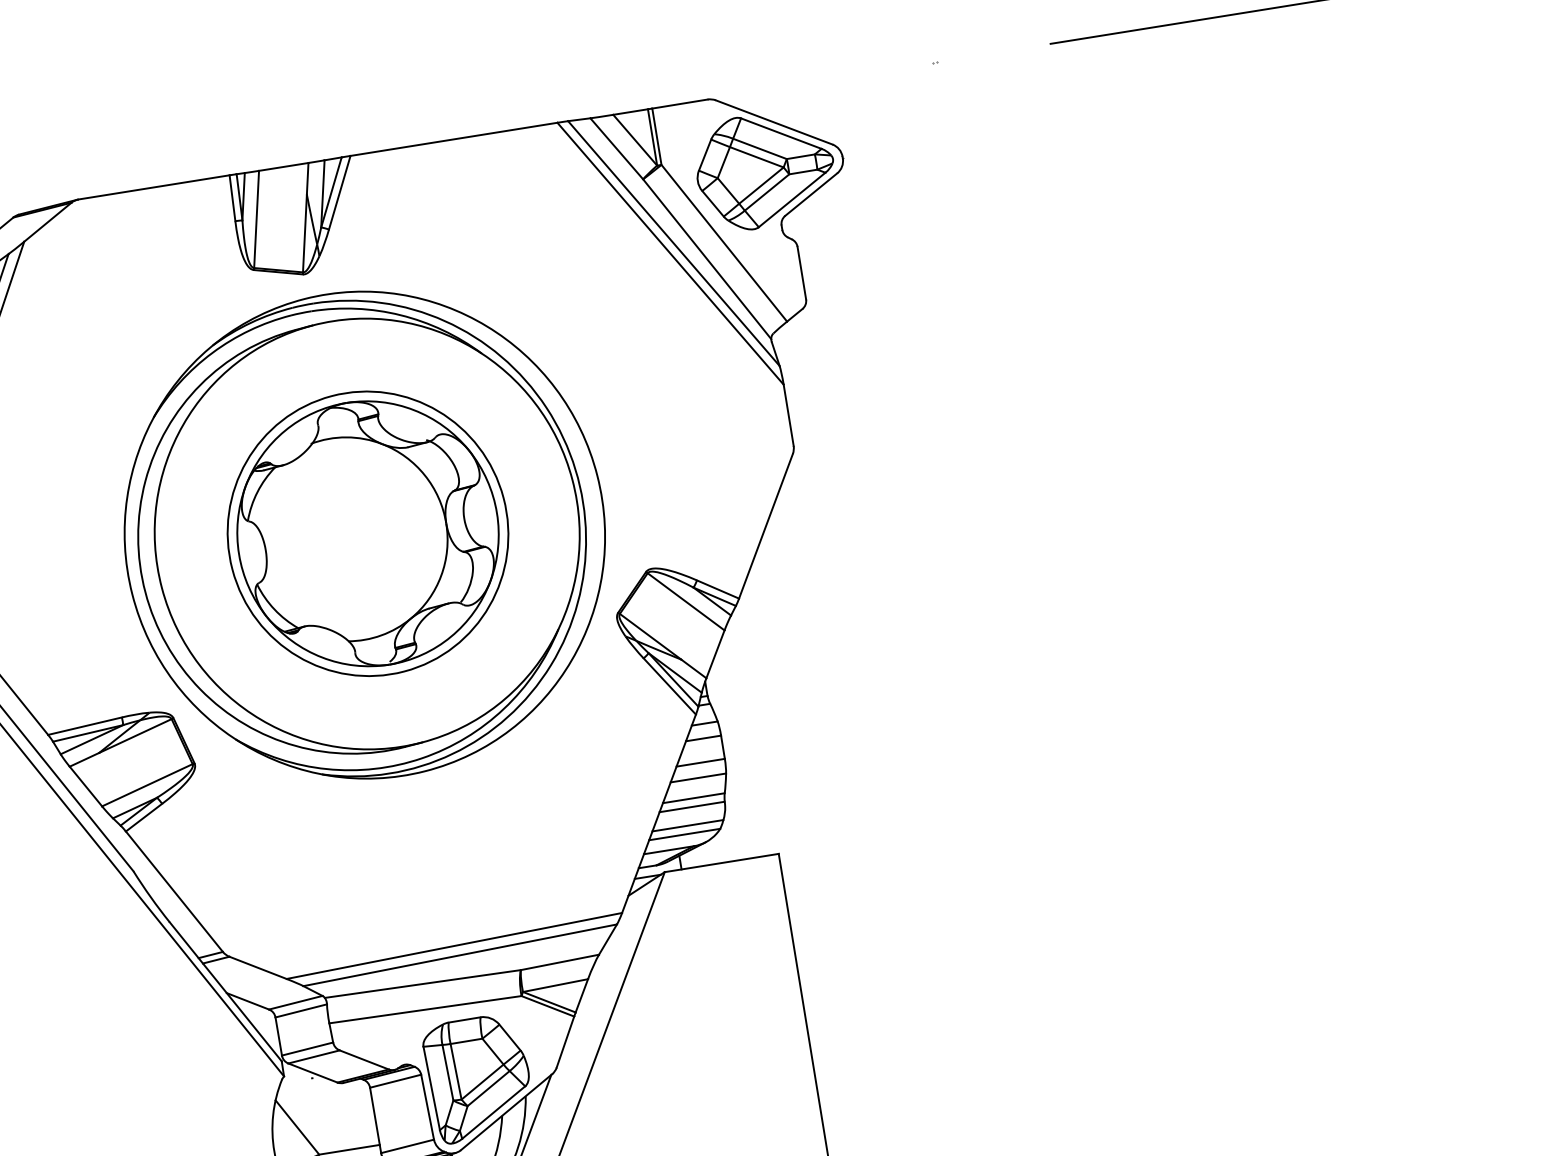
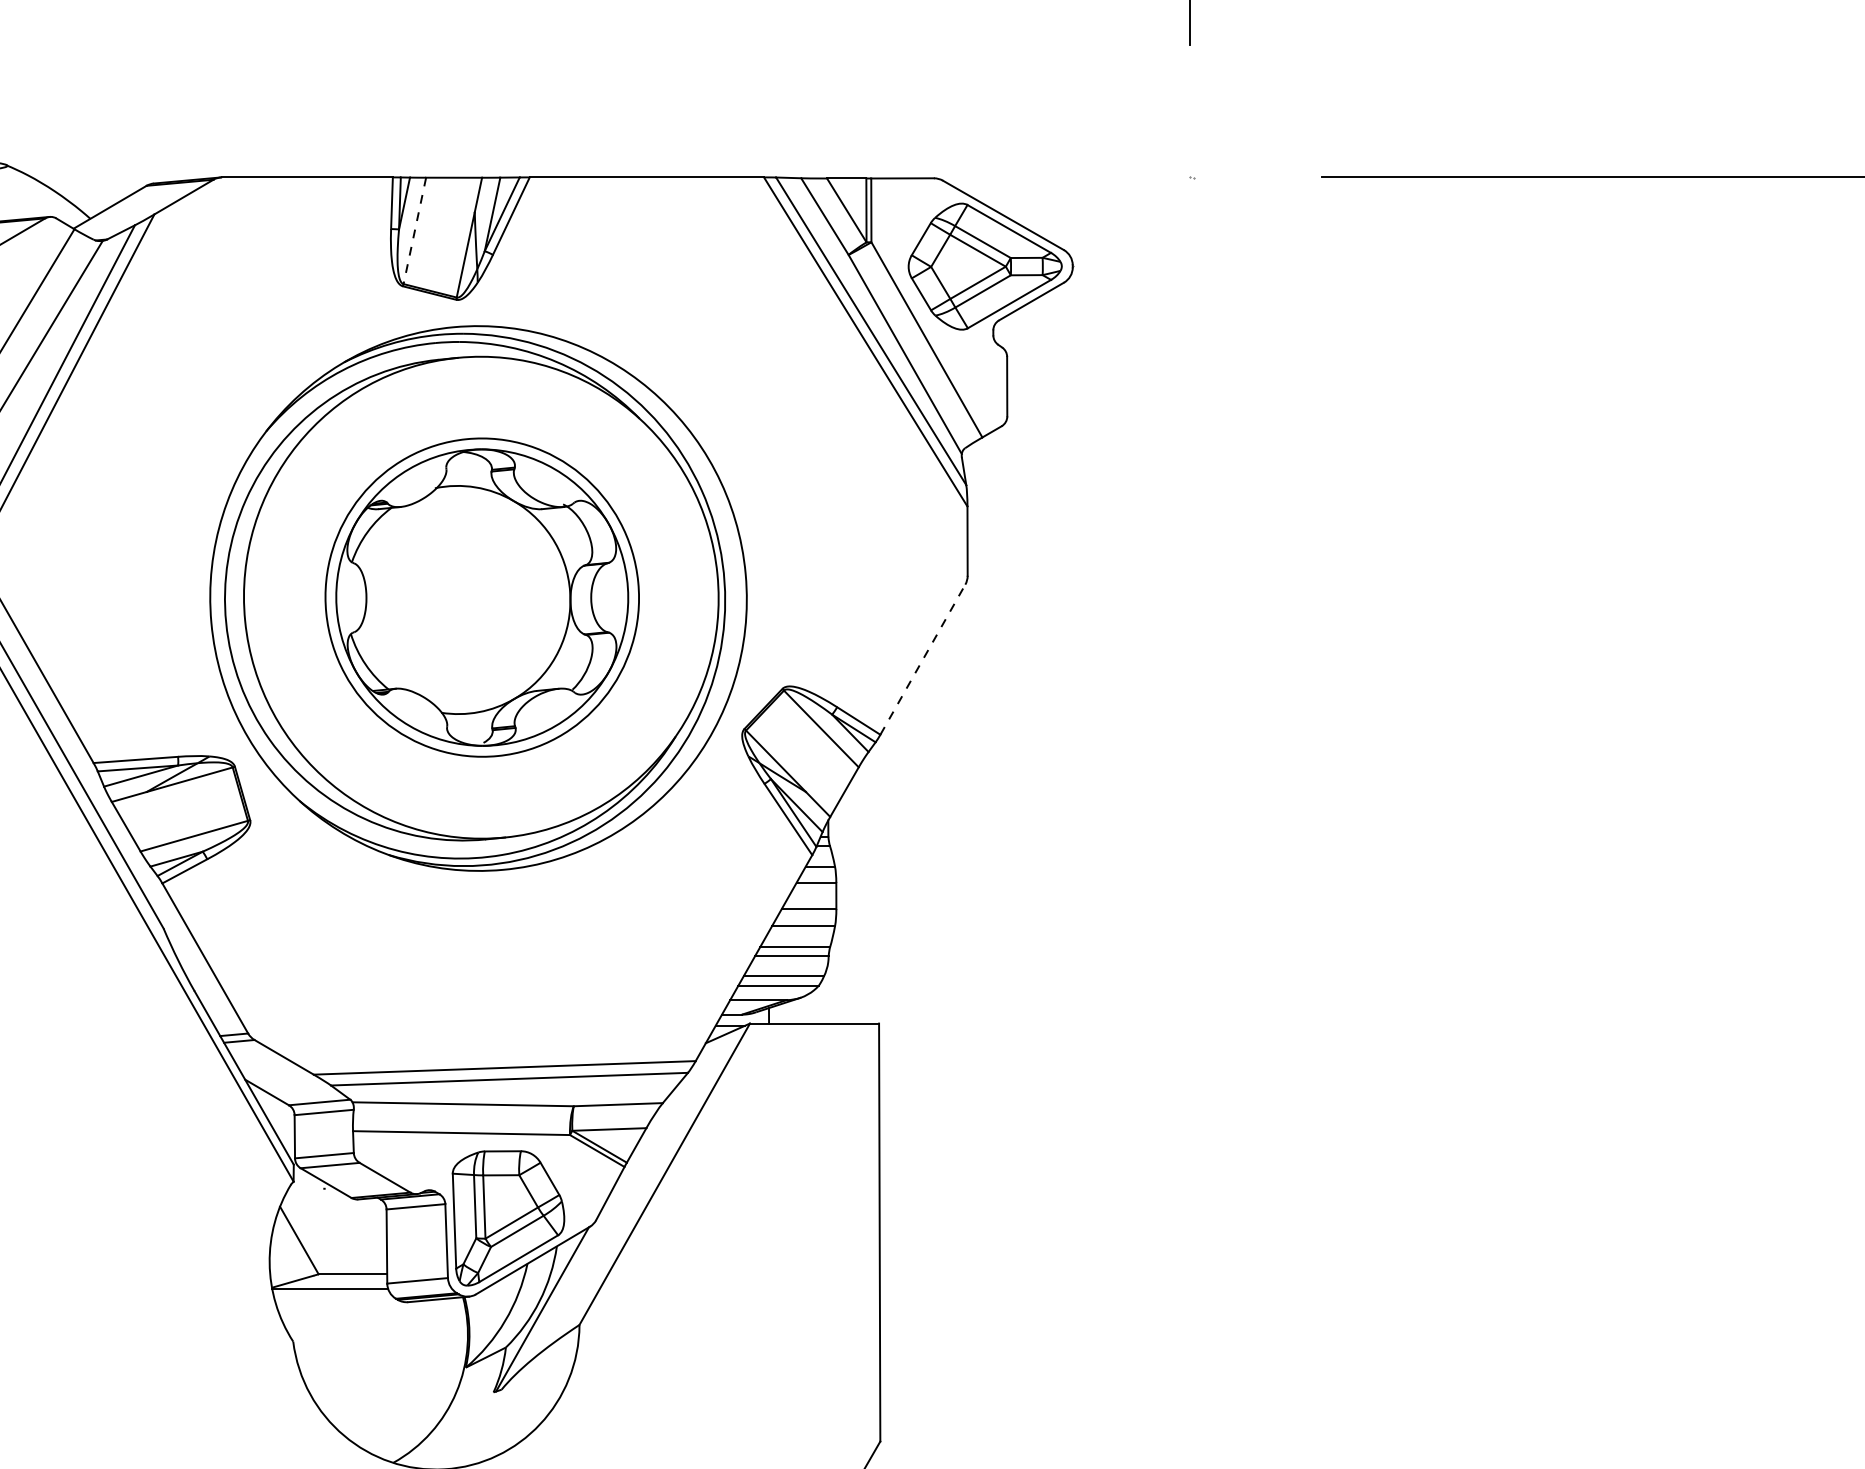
line: (256, 220) -> (414, 231), solid -> dashed
line: (766, 526) -> (923, 659), solid -> dashed

